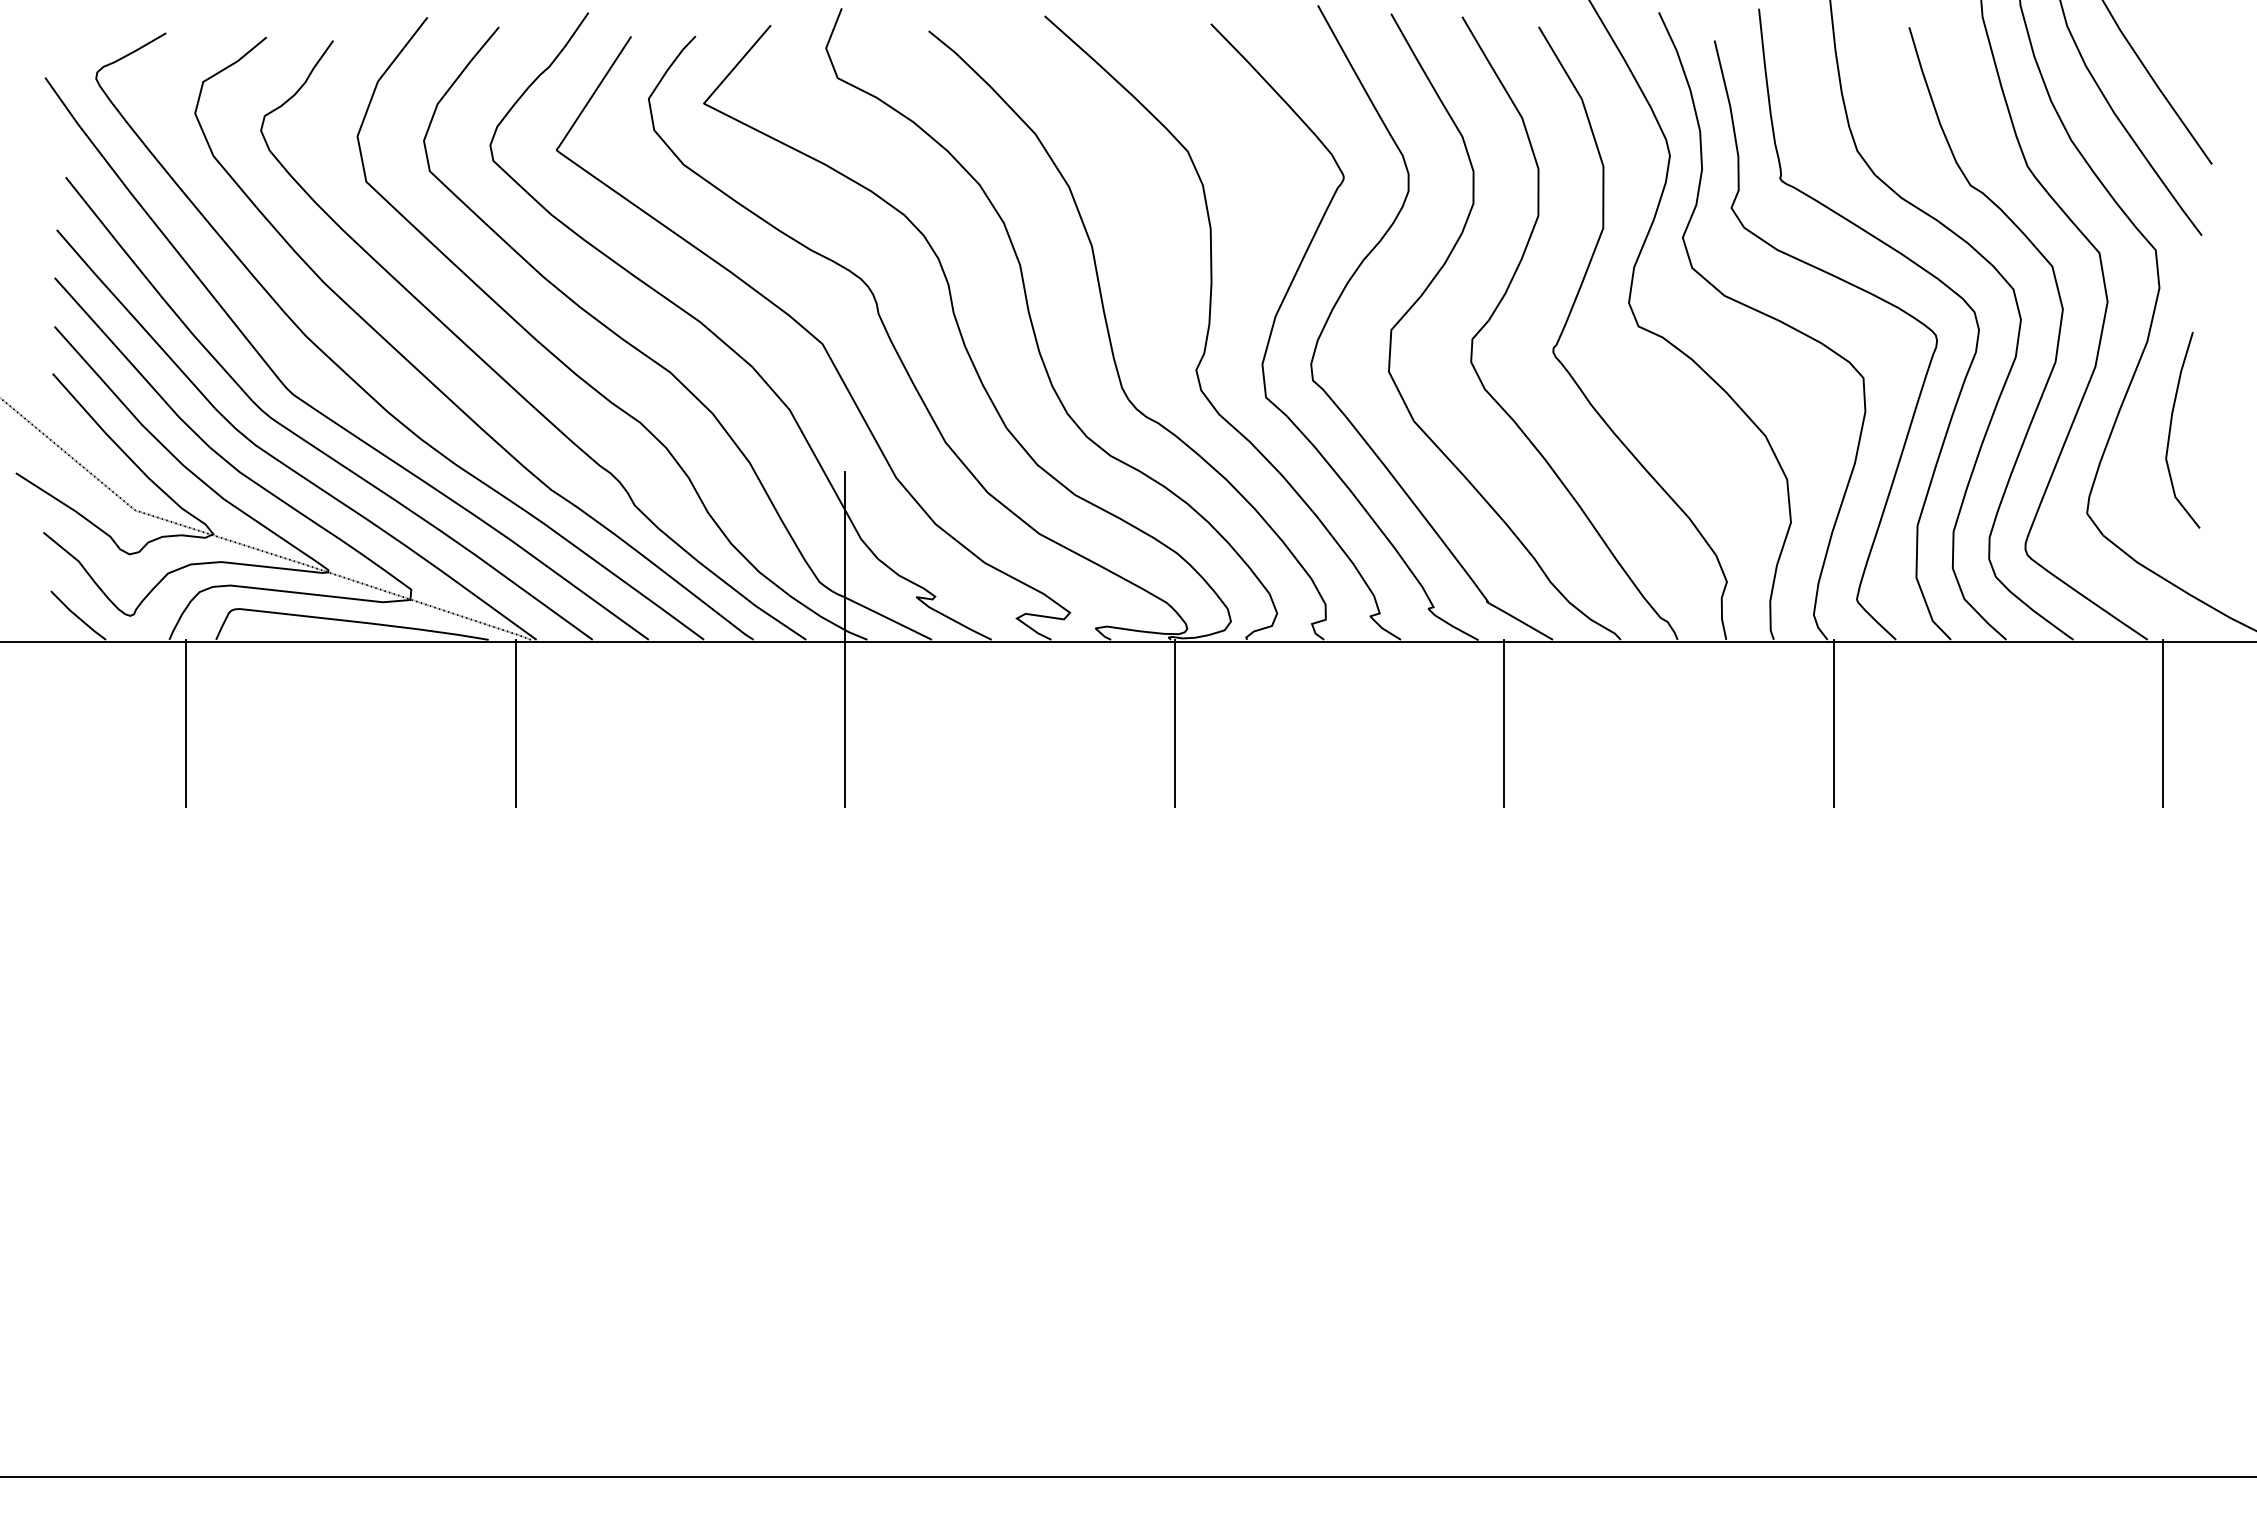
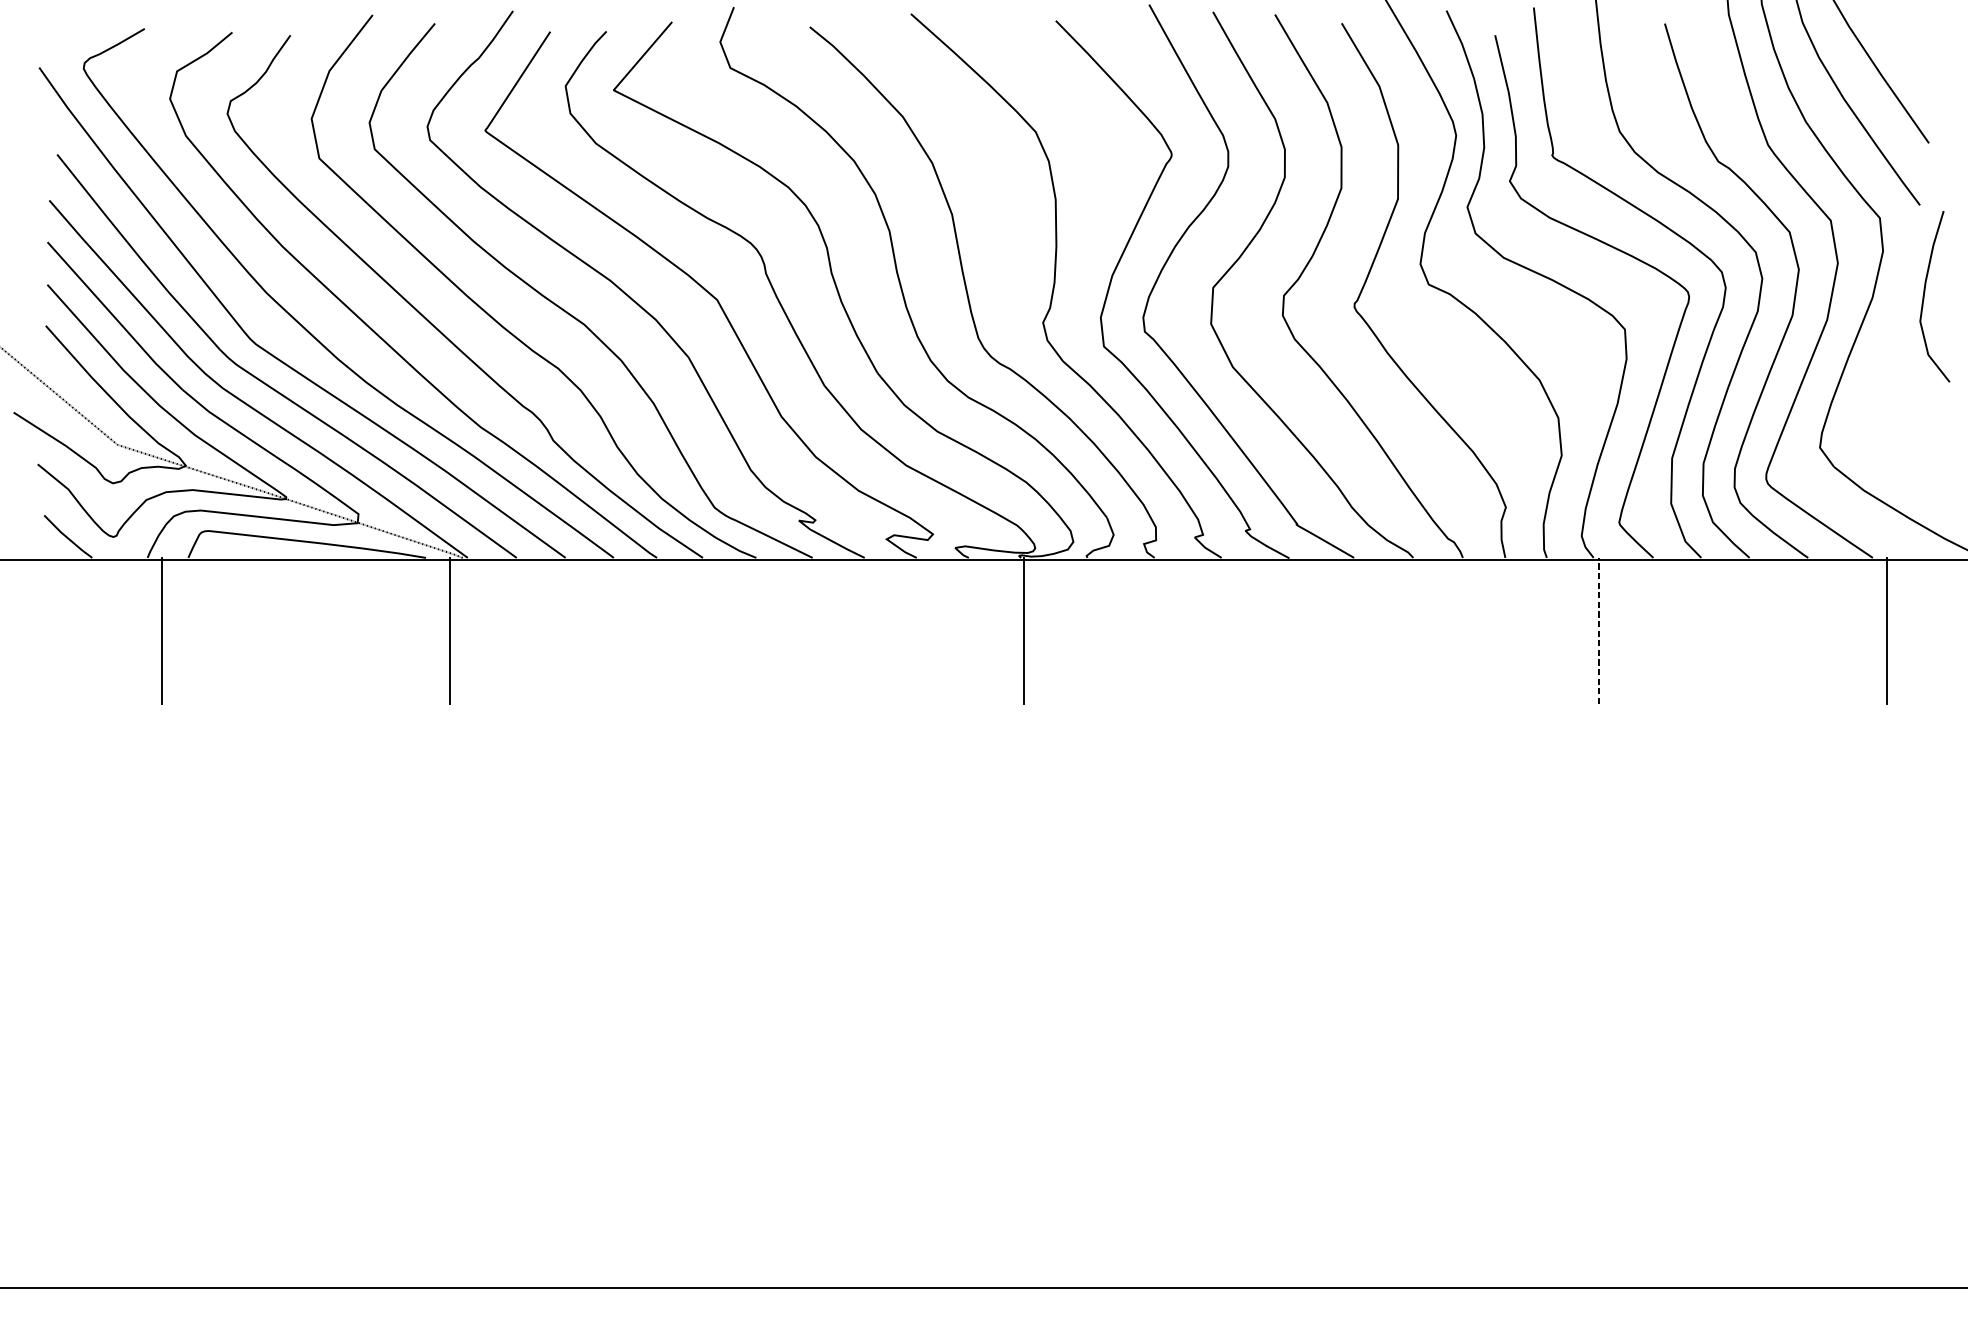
curve: (2171, 428) -> (1924, 295), moved
line: (845, 639) -> (737, 557), removed
line: (1504, 723) -> (1311, 630), removed
line: (1833, 723) -> (1598, 630), solid -> dashed

